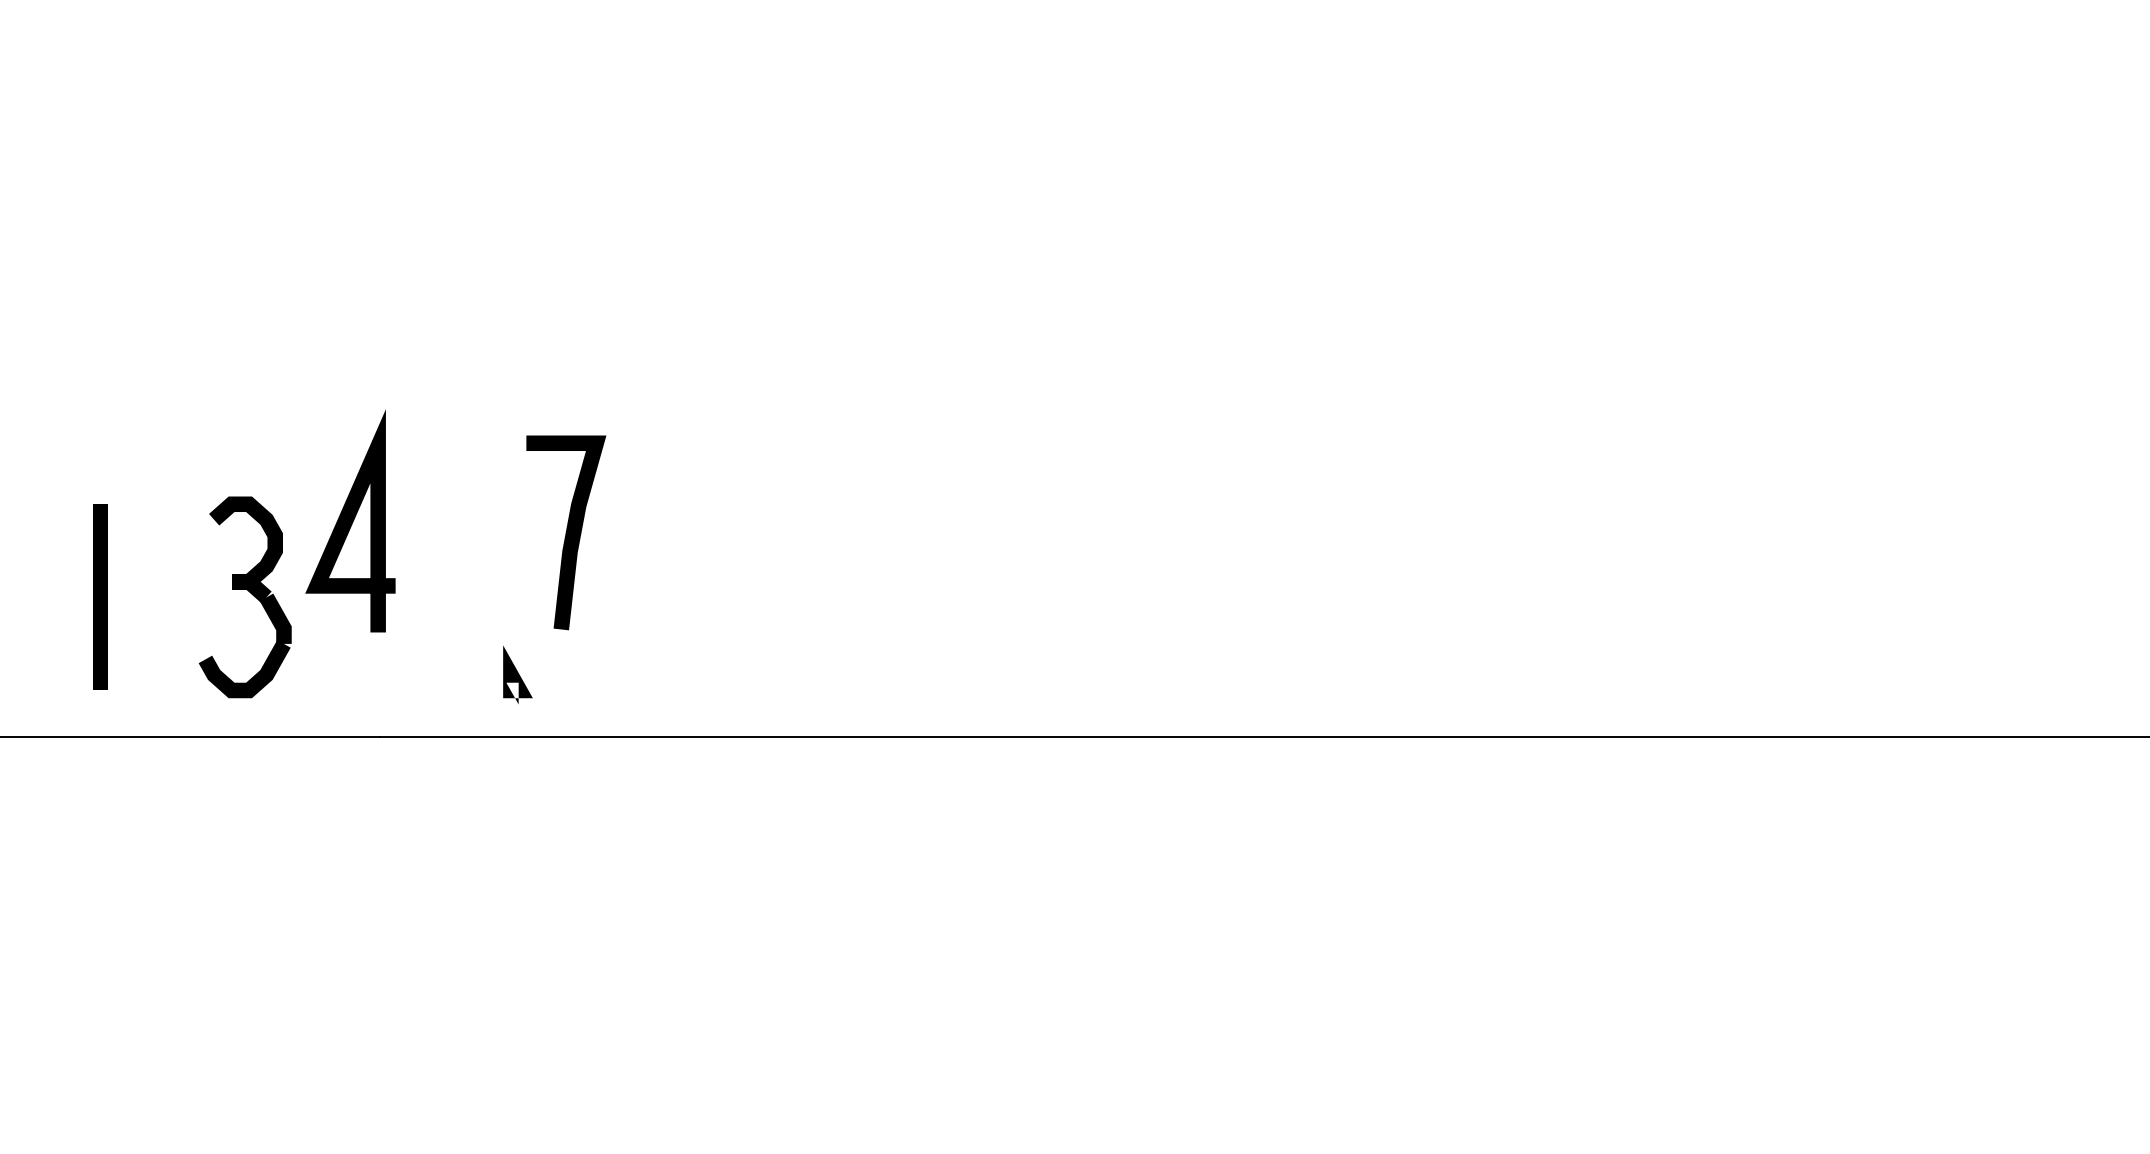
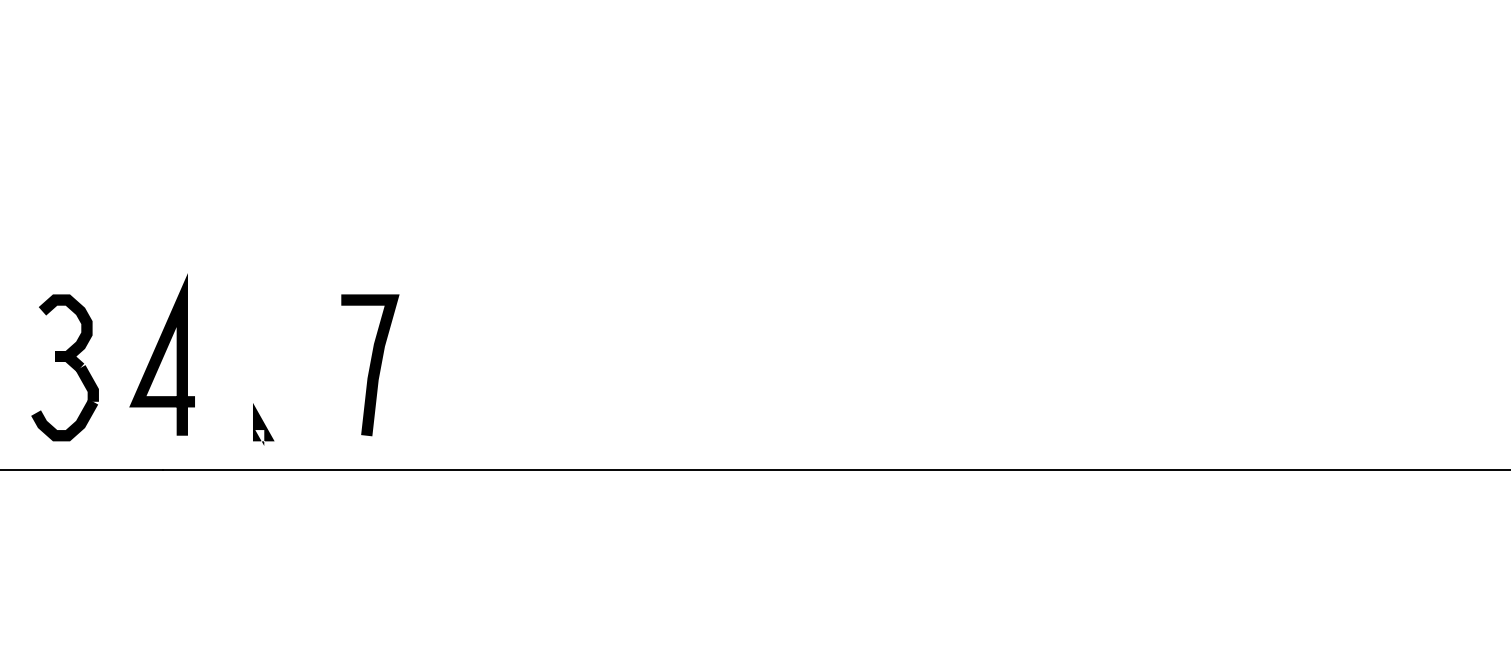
line: (350, 520) -> (162, 354), moved
curve: (566, 532) -> (370, 365), moved

